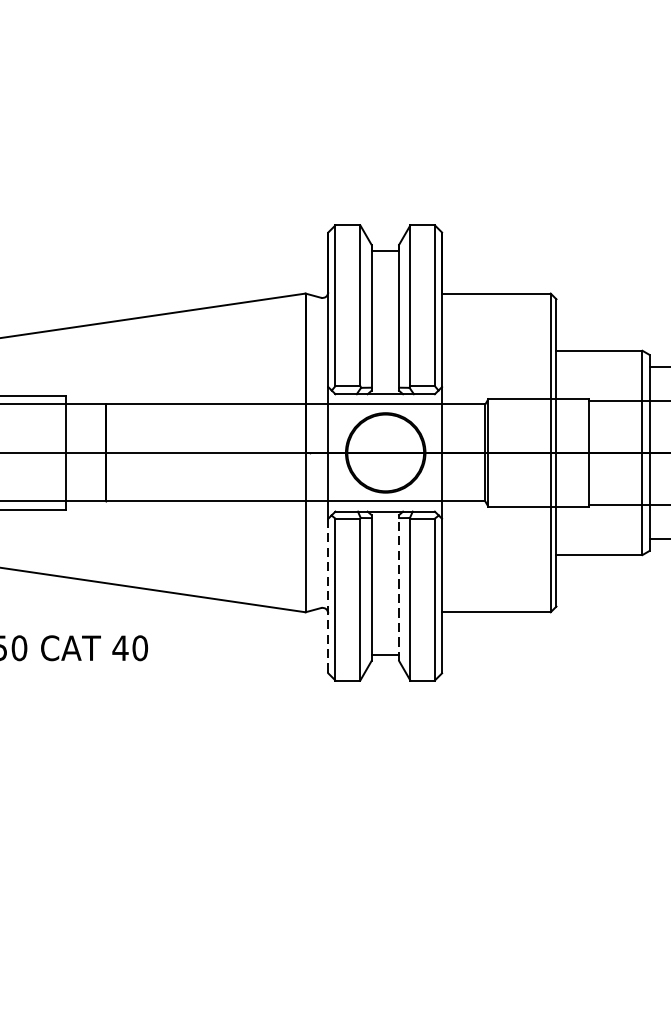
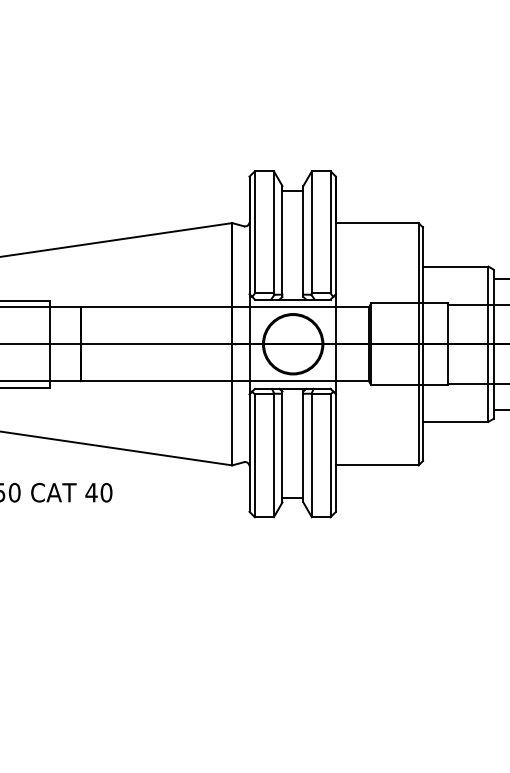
line: (399, 588) -> (303, 447), dashed -> solid
line: (328, 596) -> (249, 453), dashed -> solid

